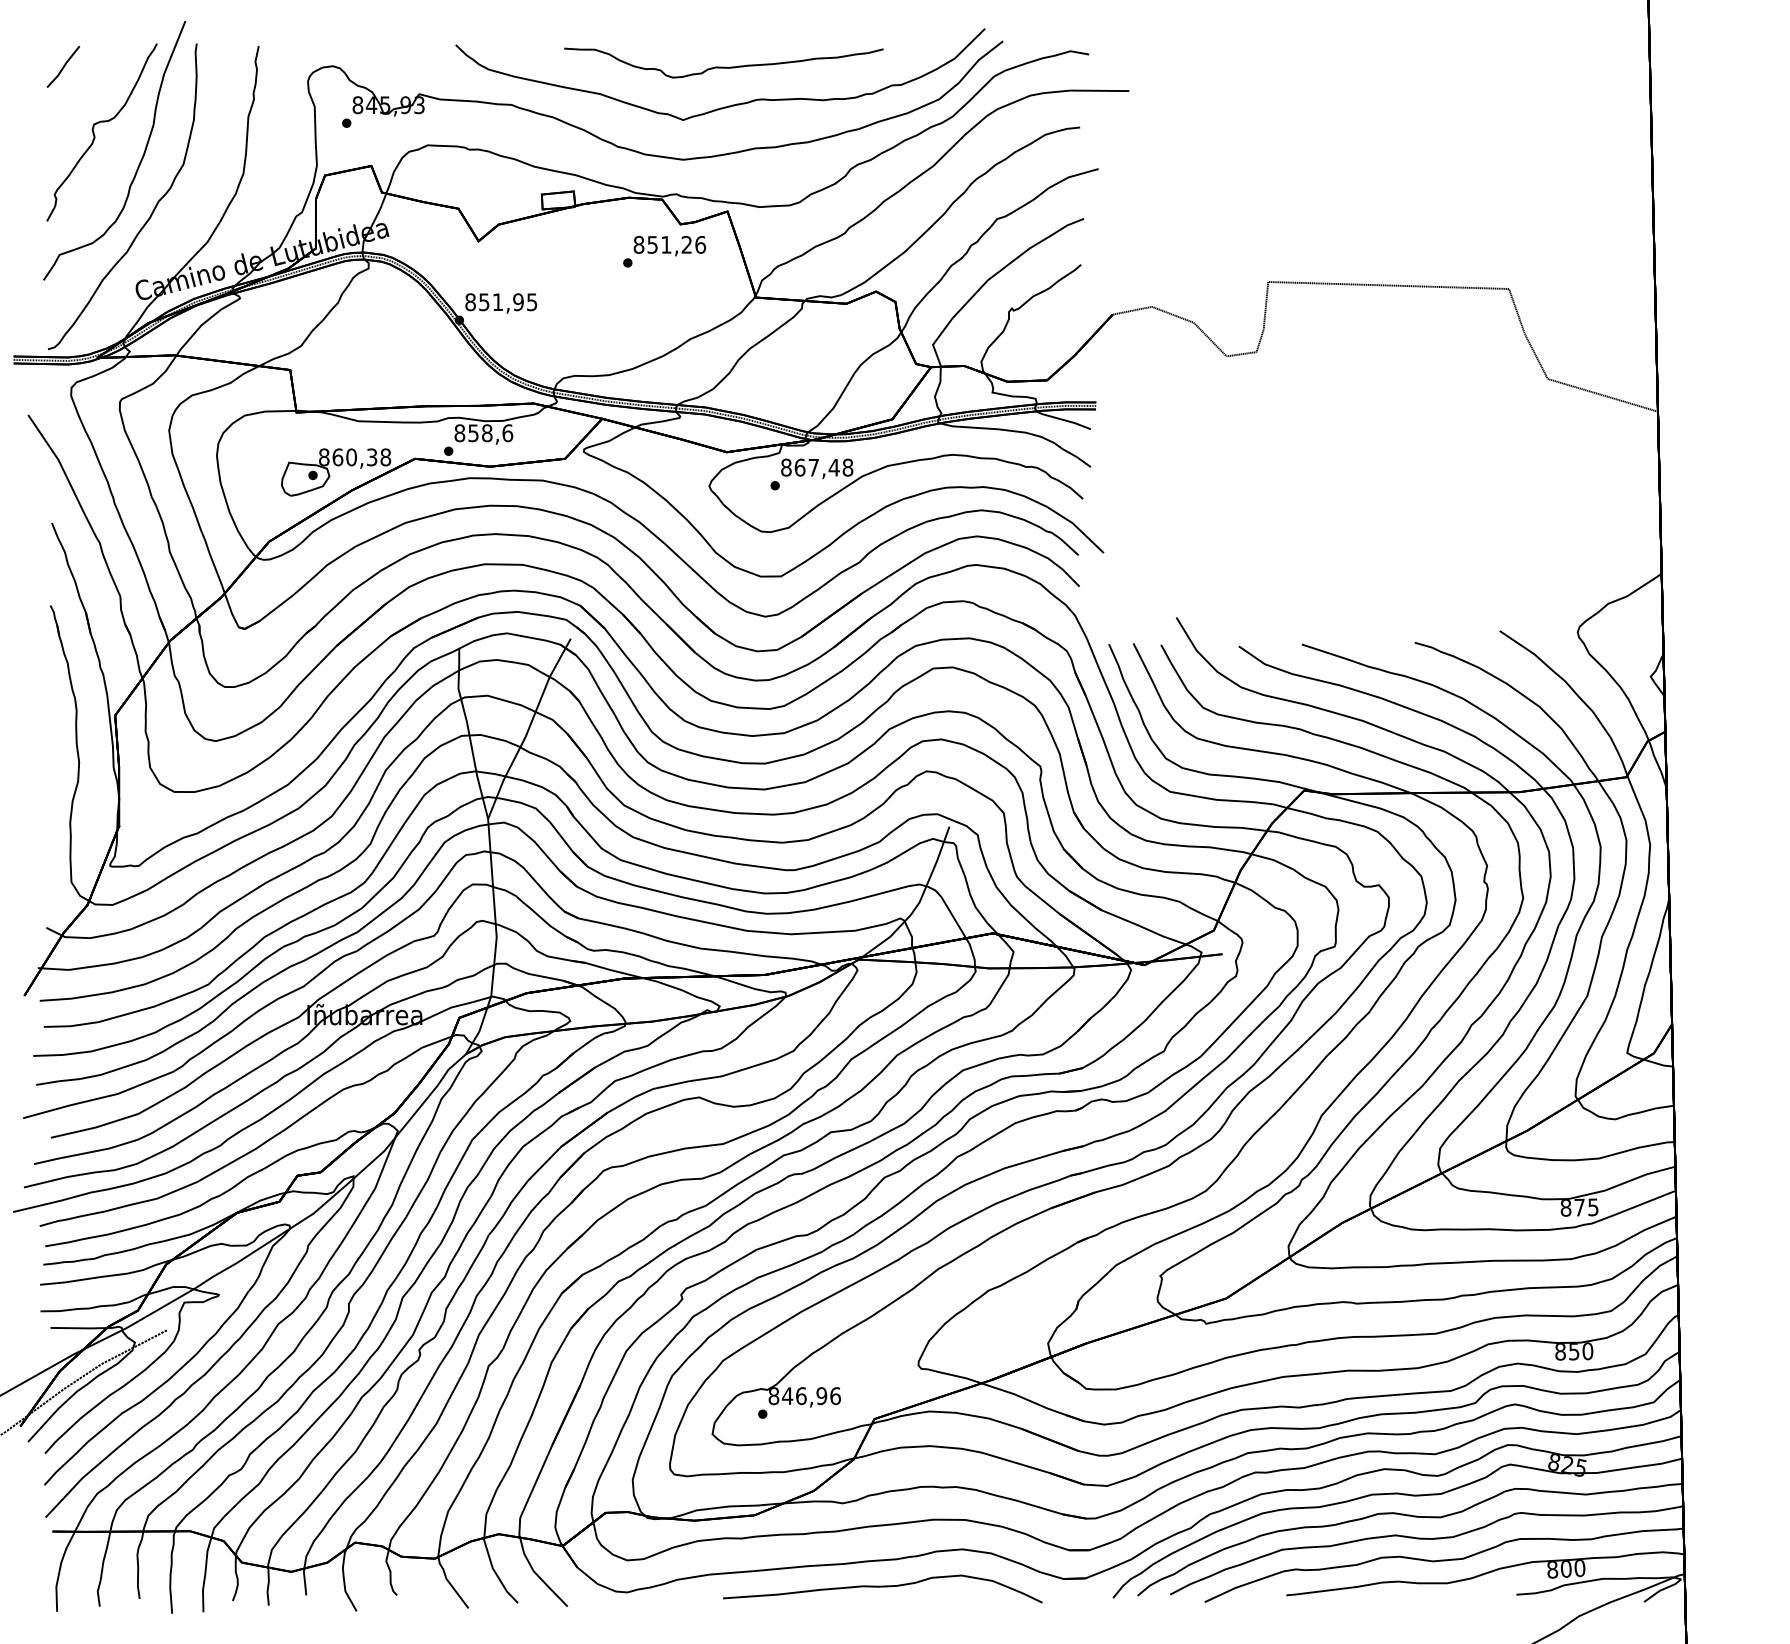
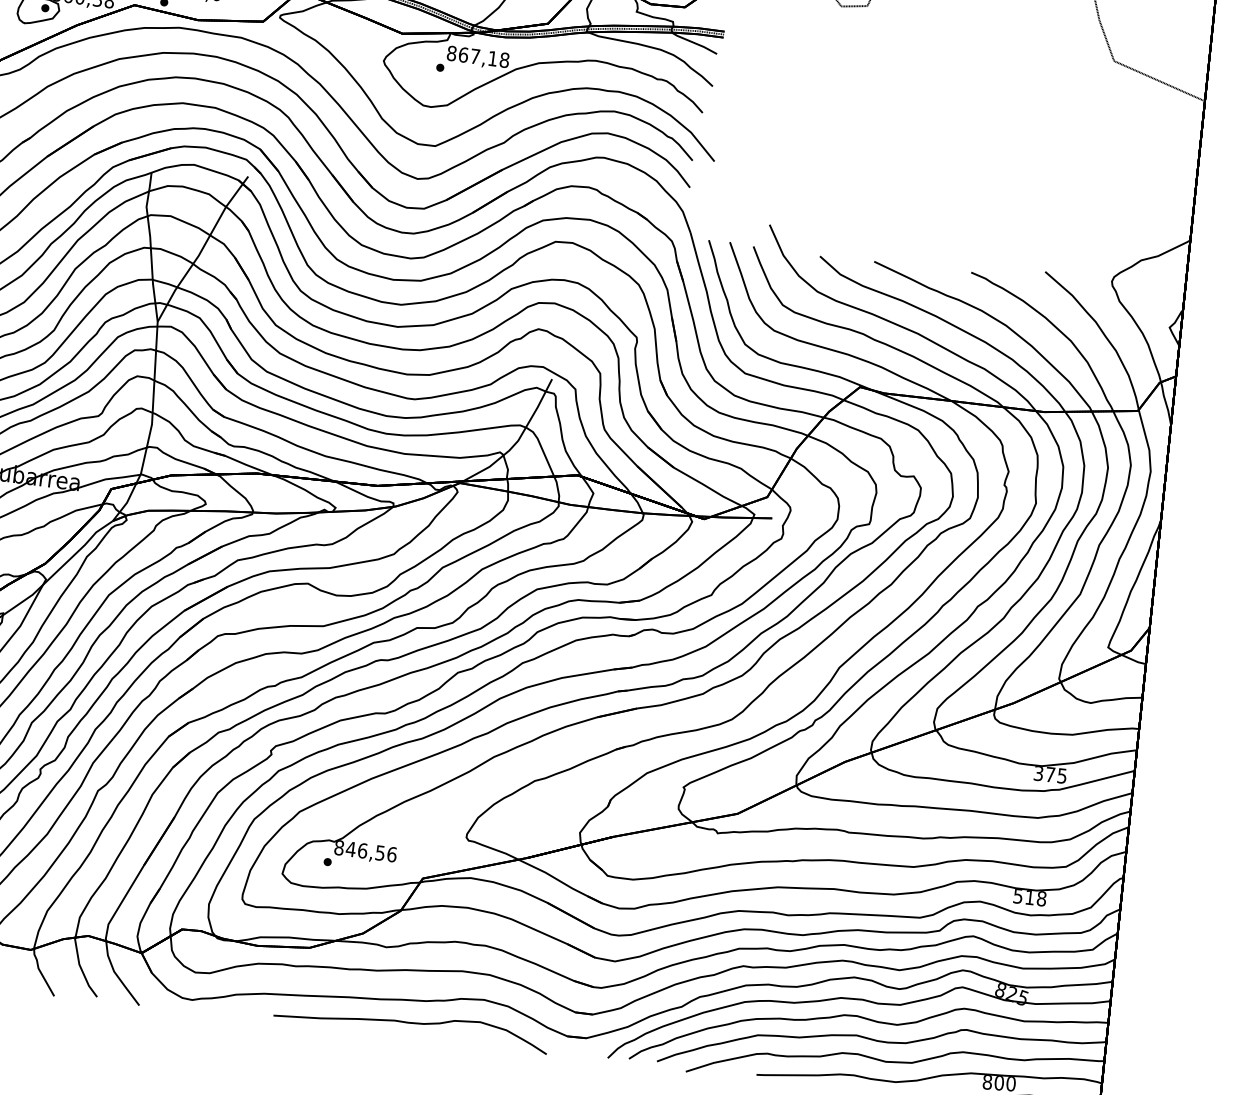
text: (833, 467) -> (492, 58), 867,48 -> 867,18
text: (1565, 1208) -> (1038, 773), 875 -> 375
text: (1574, 1351) -> (1030, 897), 850 -> 518
text: (821, 1395) -> (380, 852), 846,96 -> 846,56

